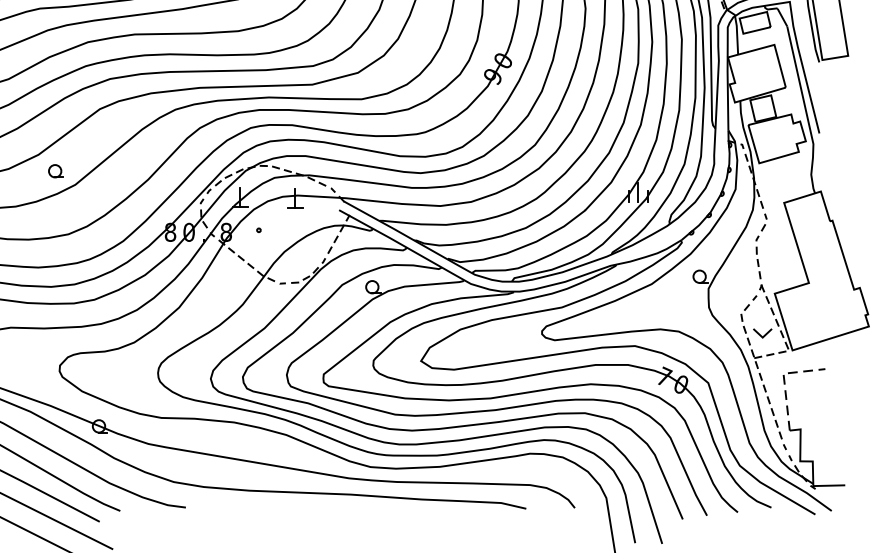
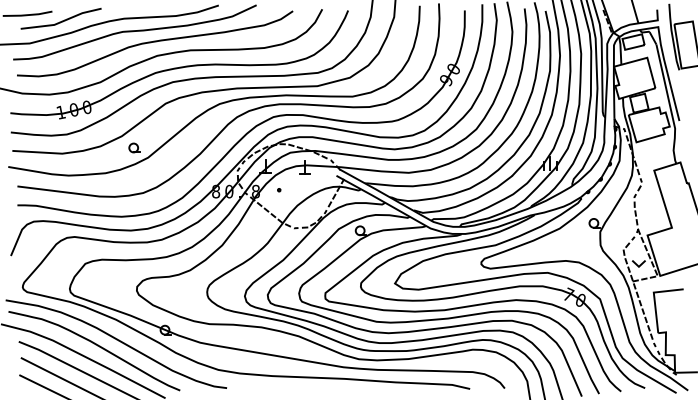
line: (784, 379) -> (654, 296), dashed -> solid

